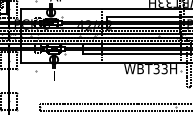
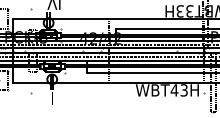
text: (156, 69) -> (174, 90), WBT33H -> WBT43H

